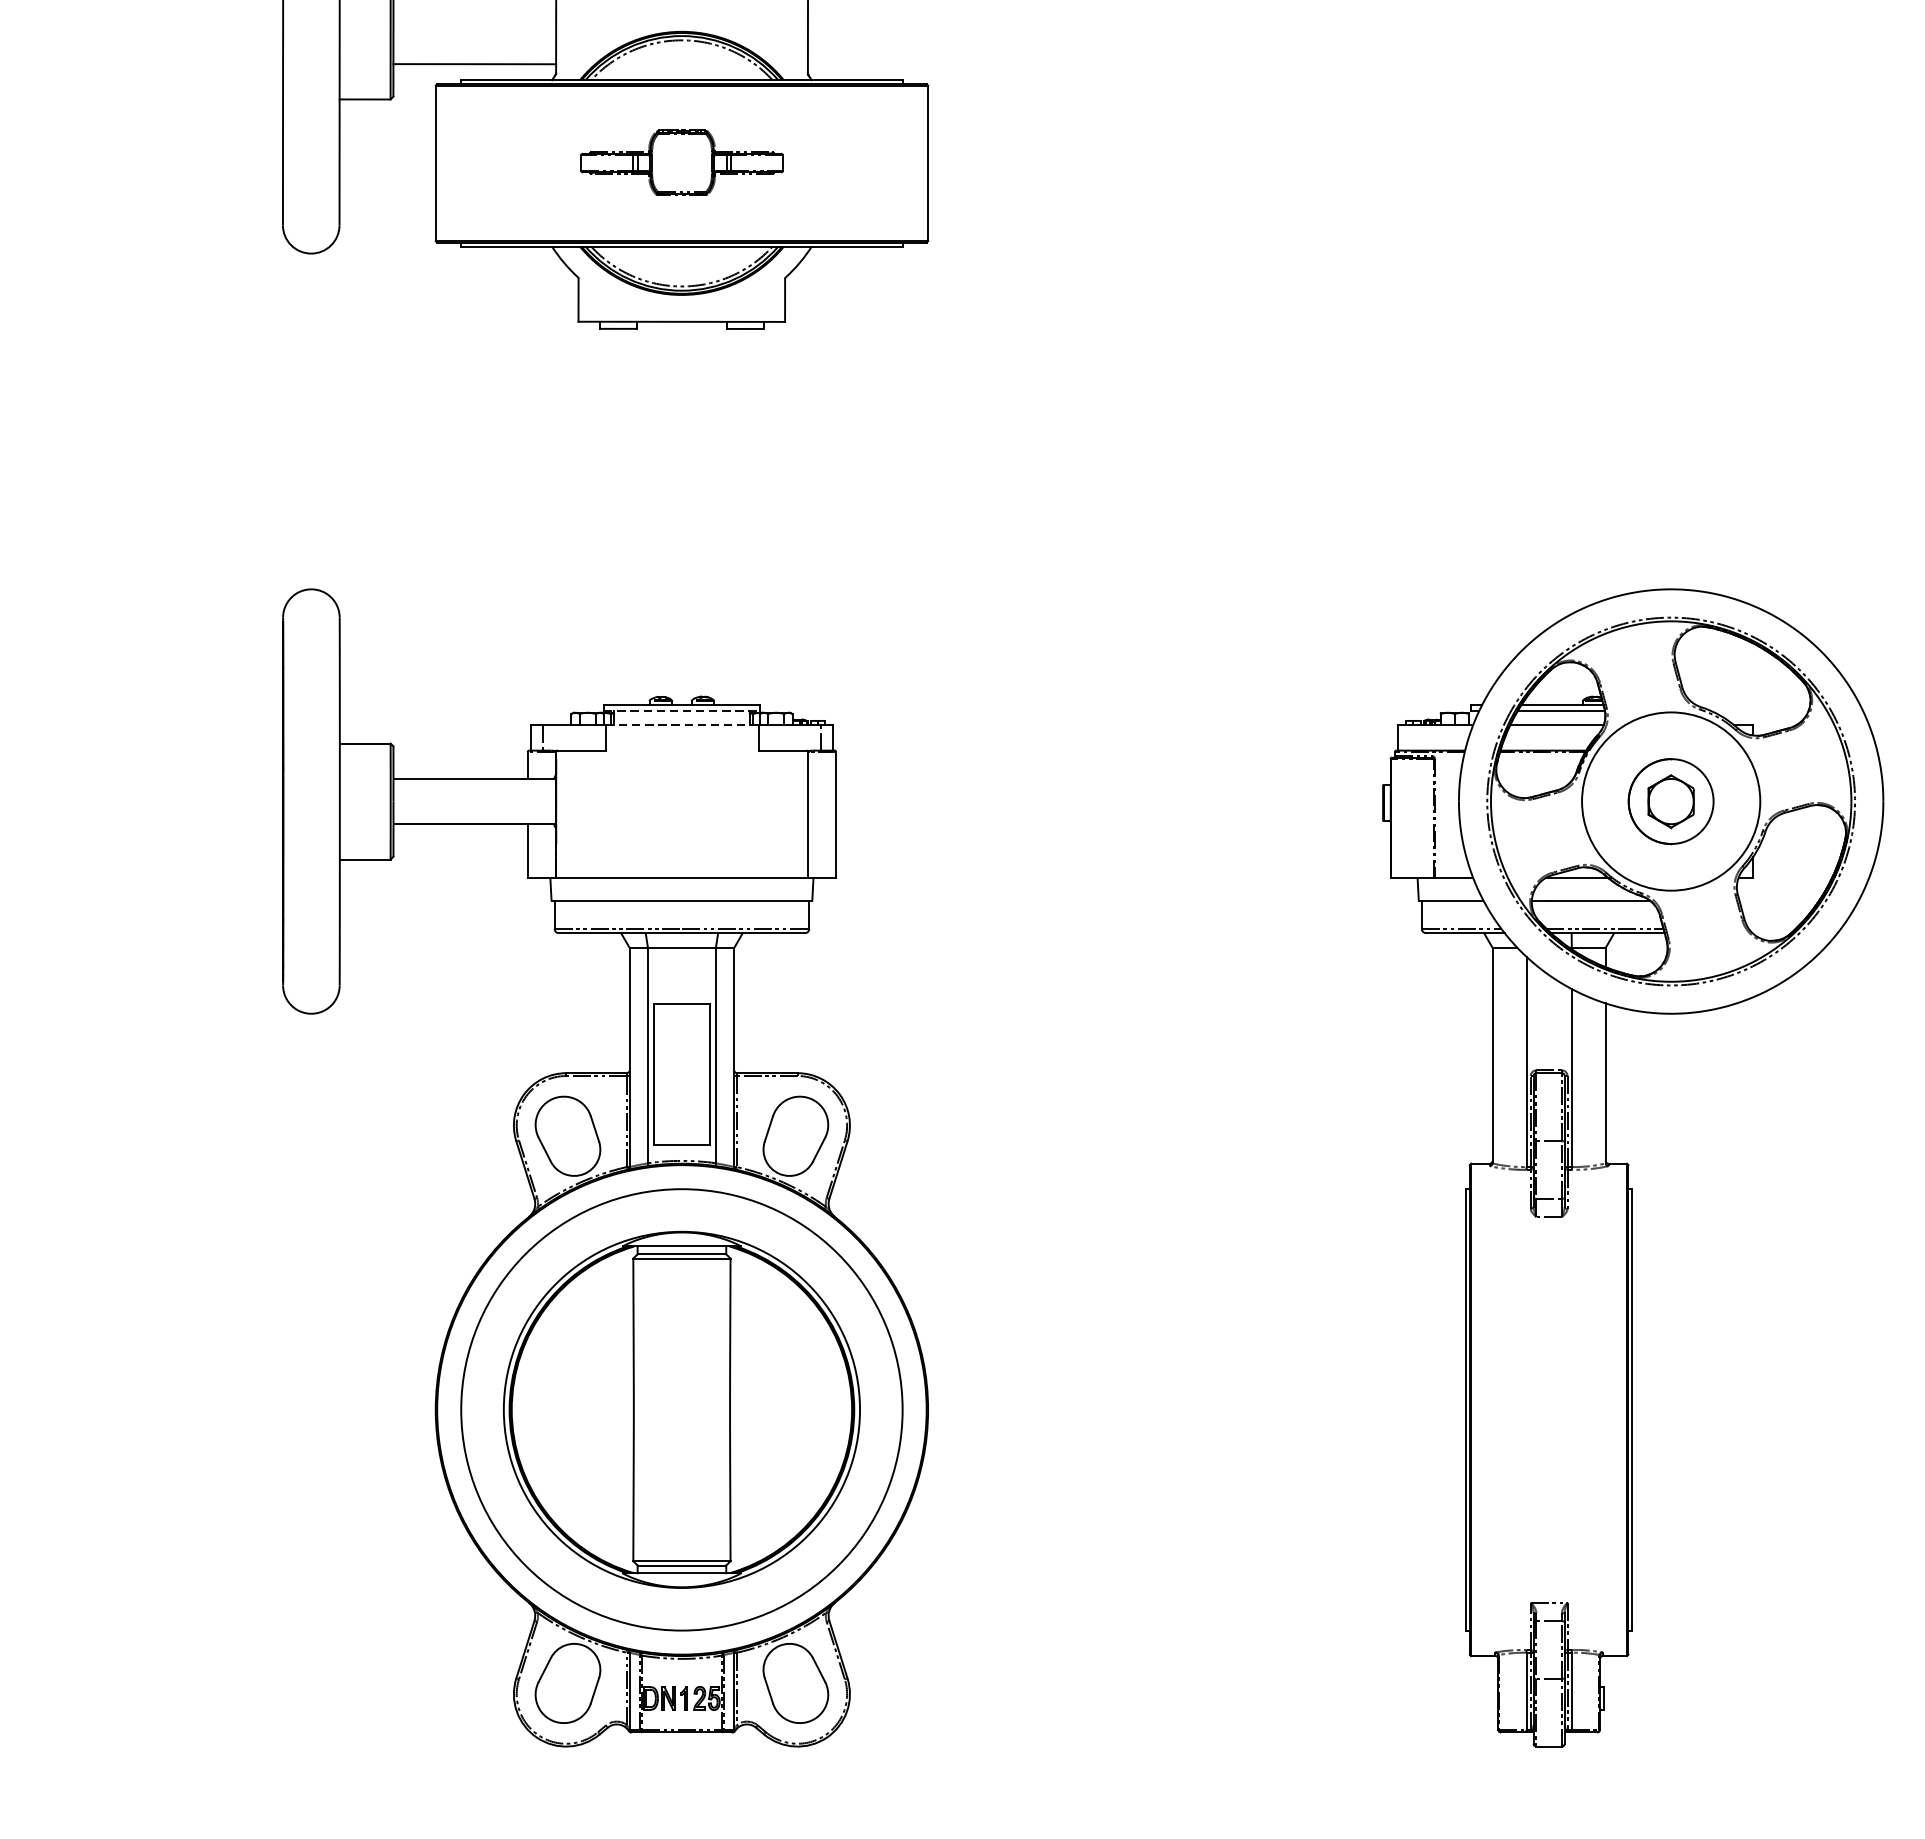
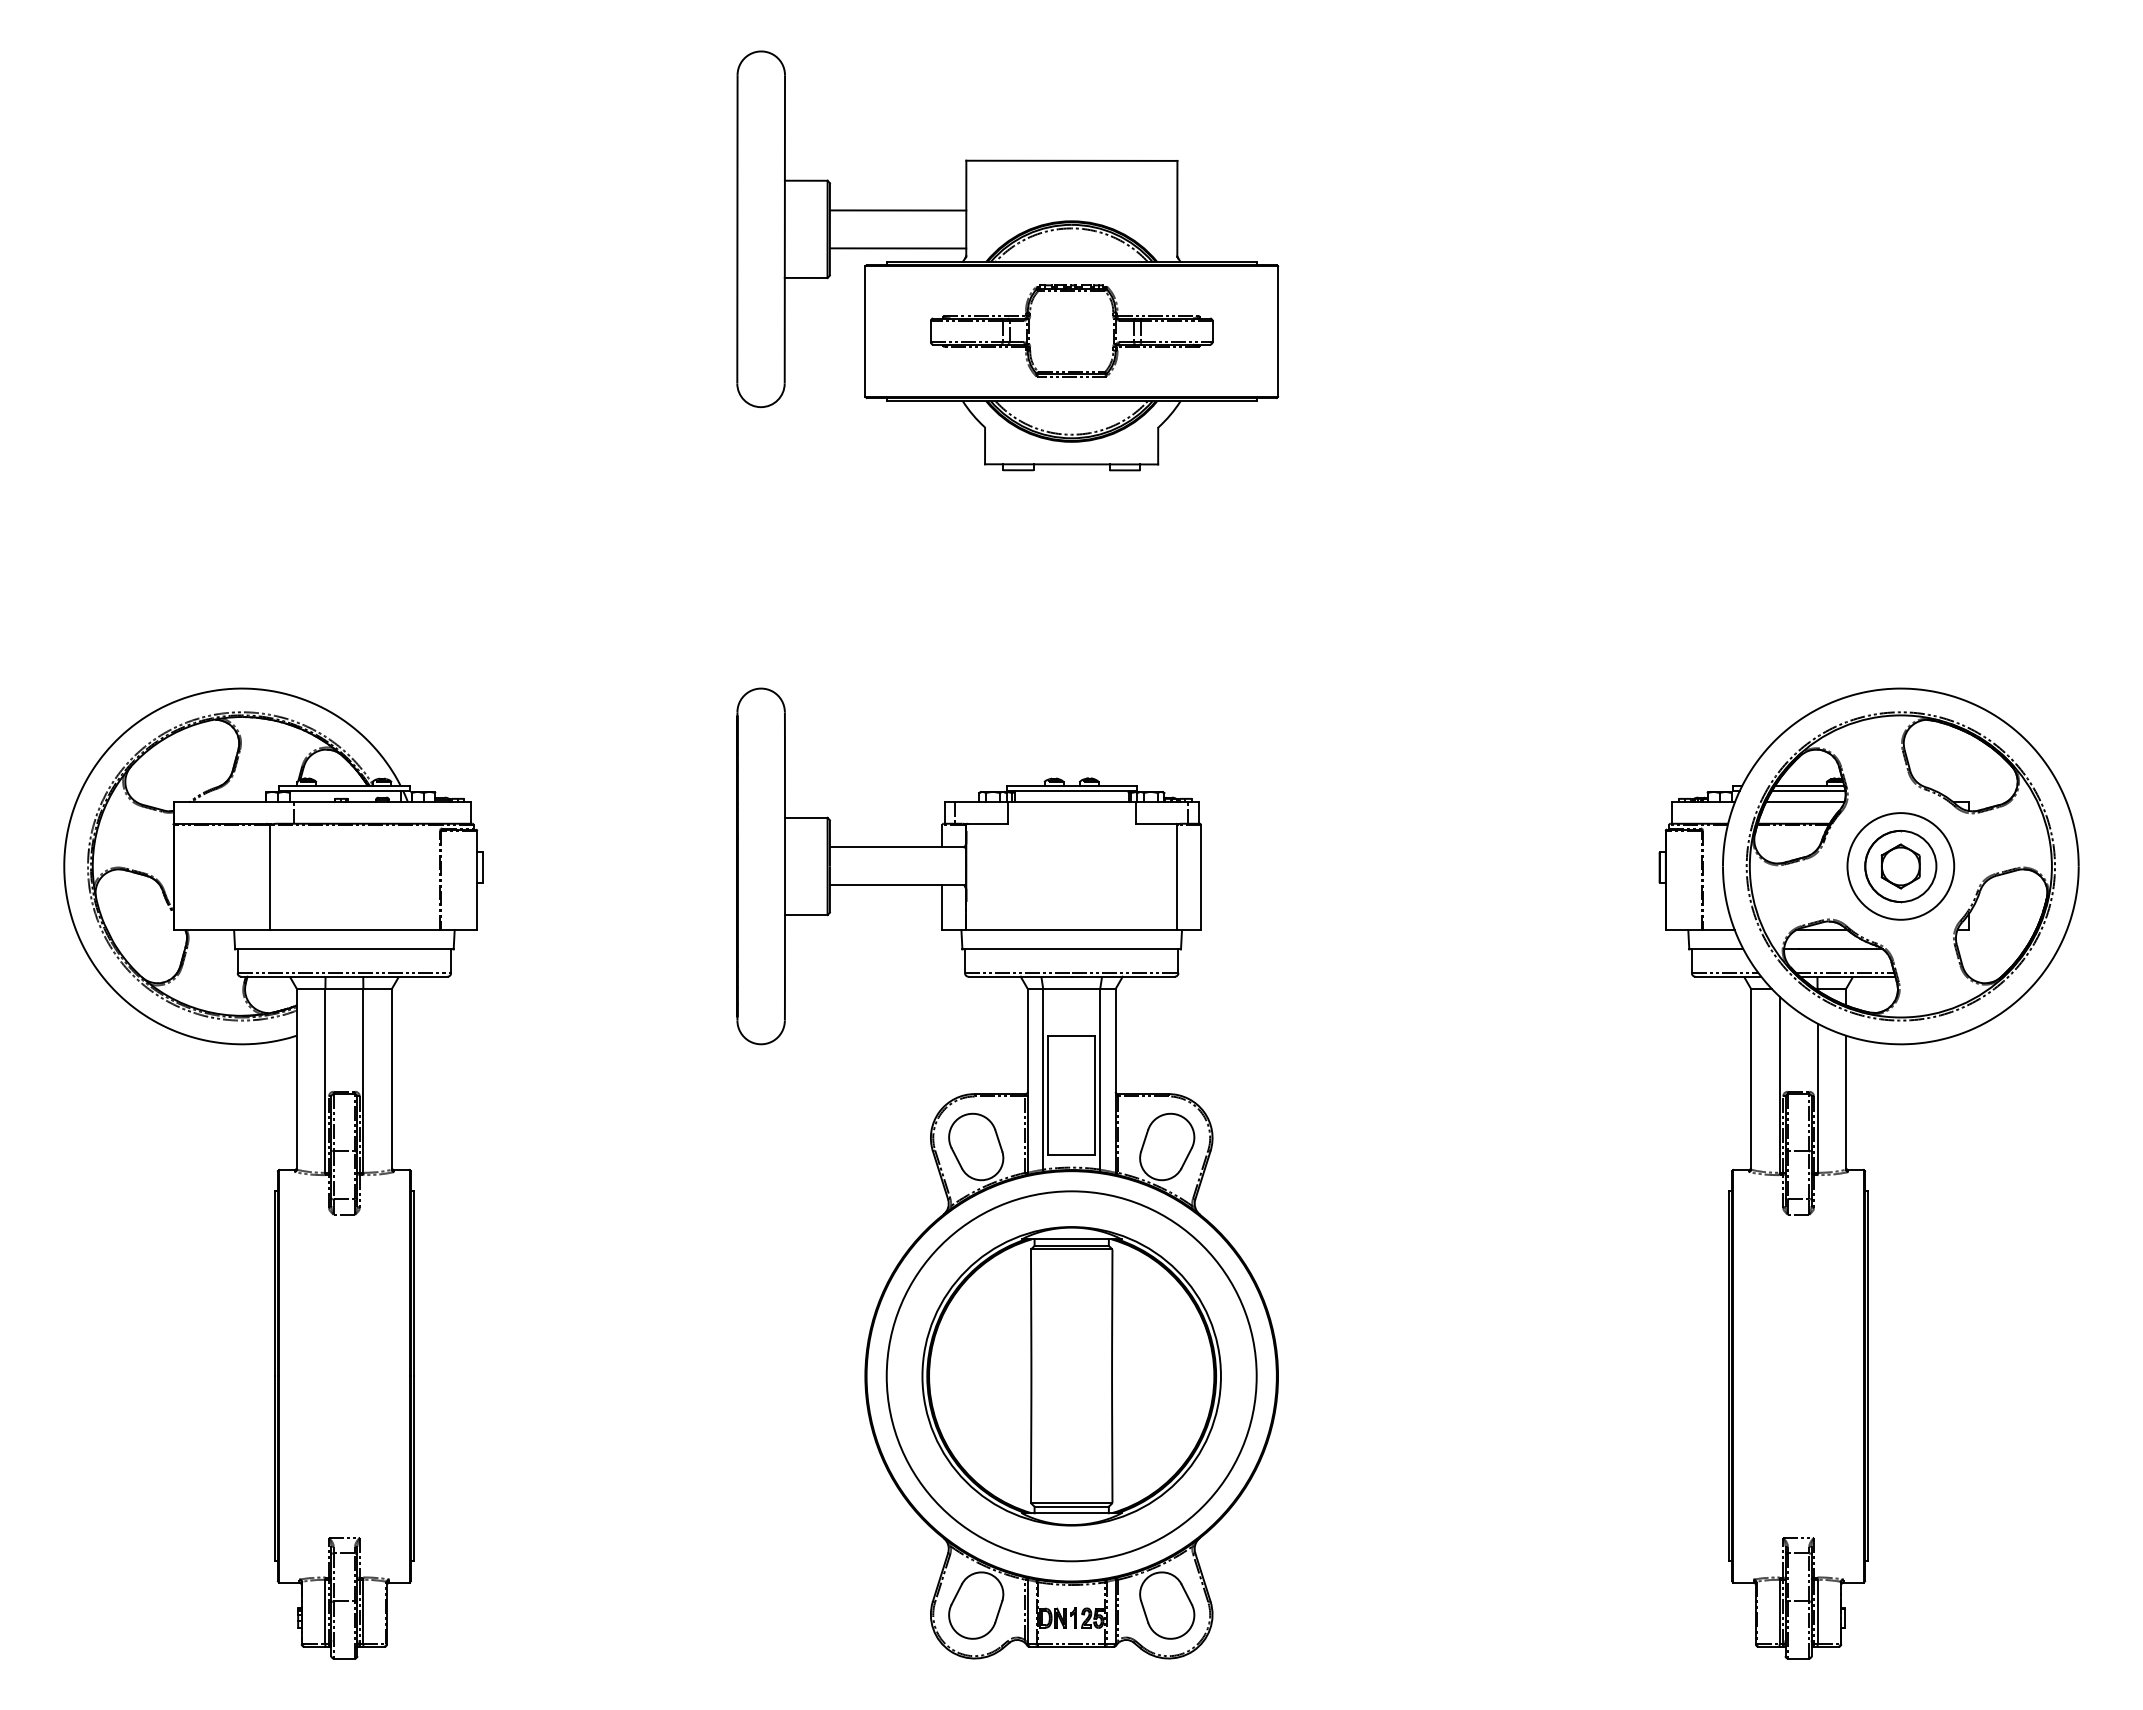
line: (474, 18) -> (897, 210), added
part: (681, 162) -> (1071, 330), size x1.67
line: (682, 710) -> (1072, 790), dashed -> solid
line: (681, 725) -> (1071, 802), dashed -> solid
circle: (1670, 801) -> (1900, 866), size x0.71

